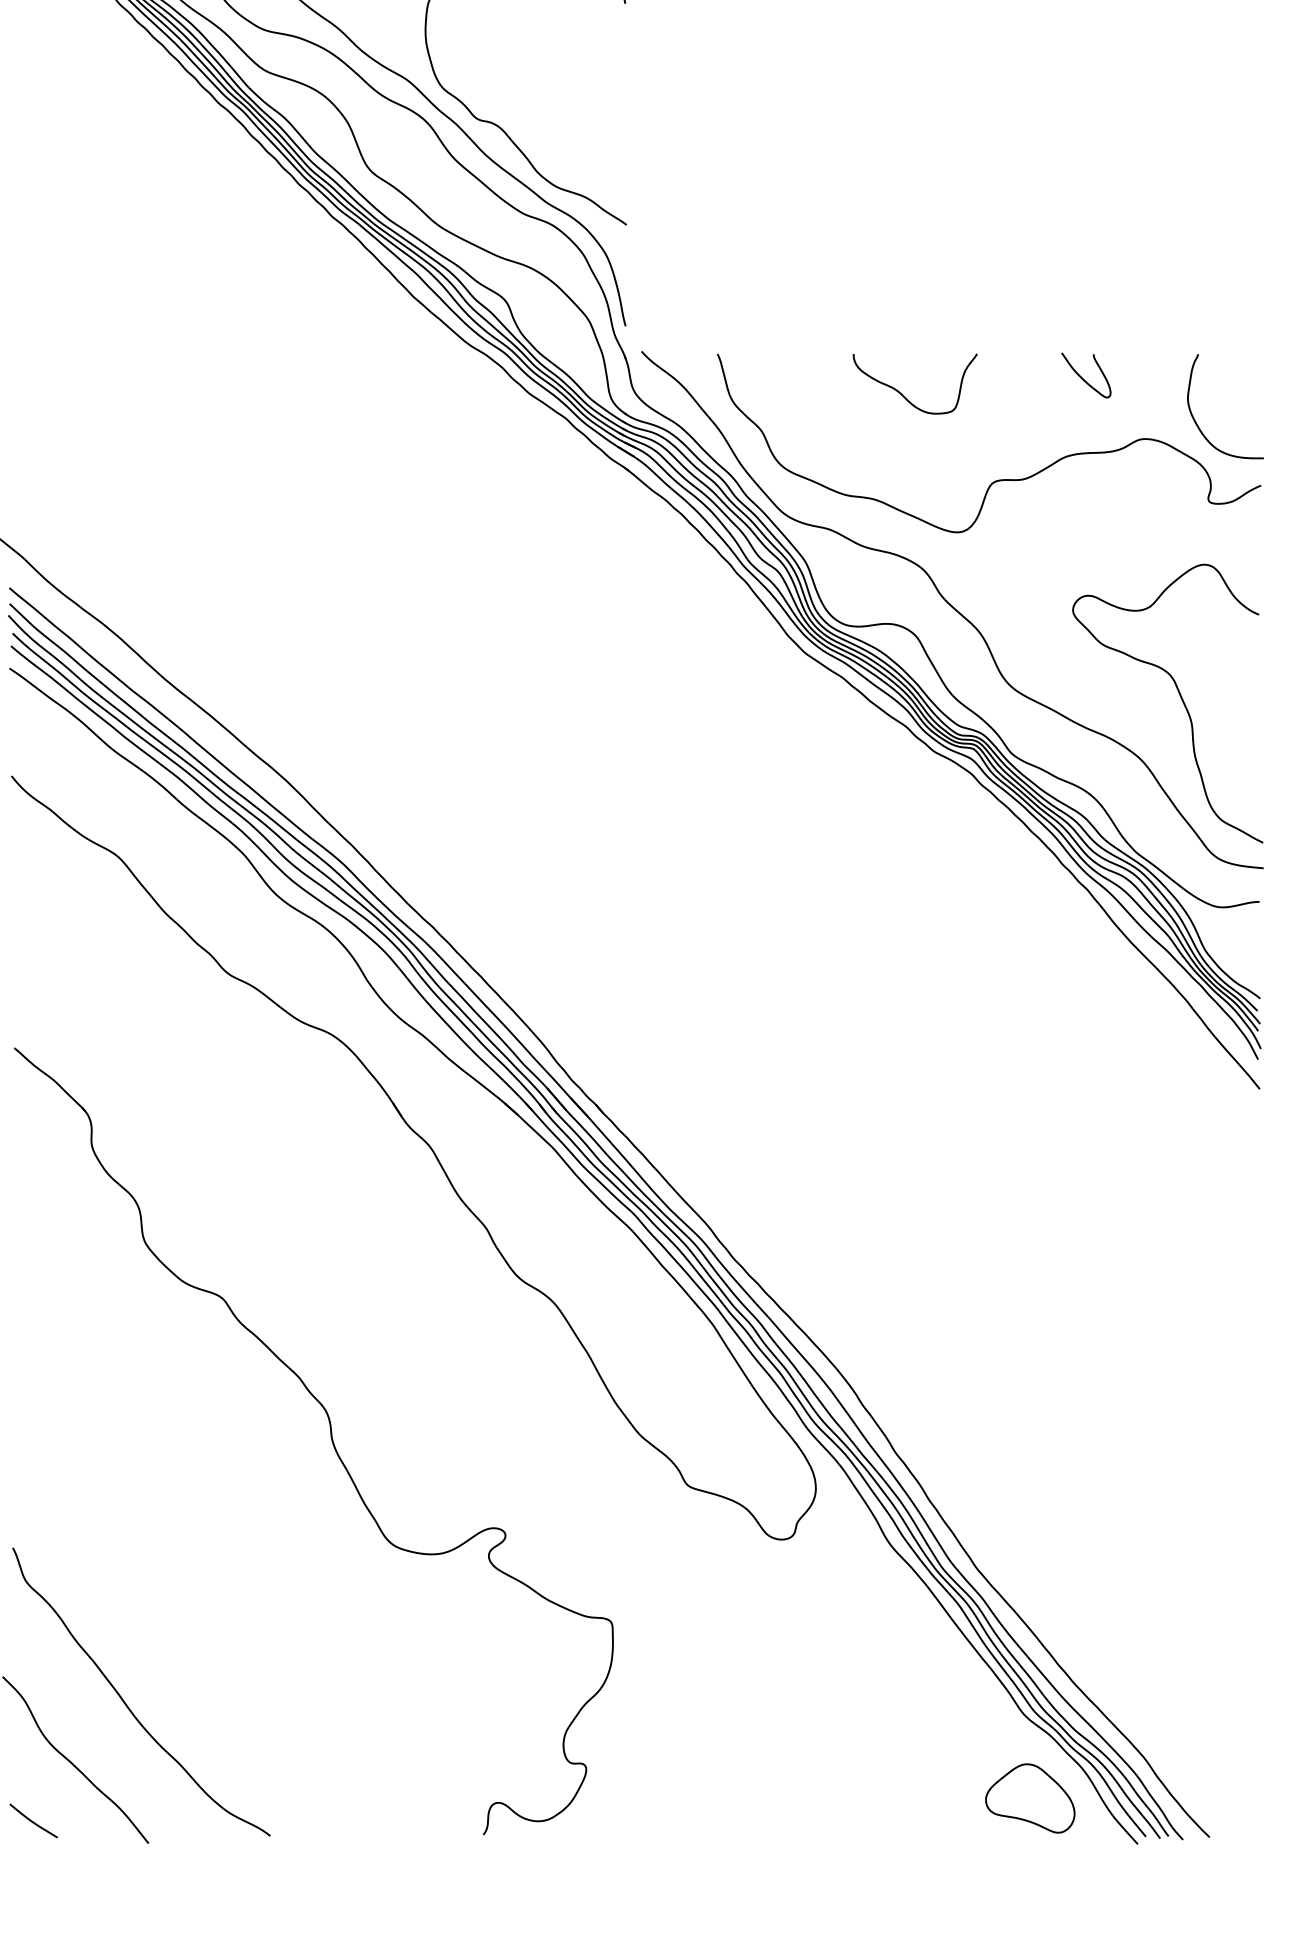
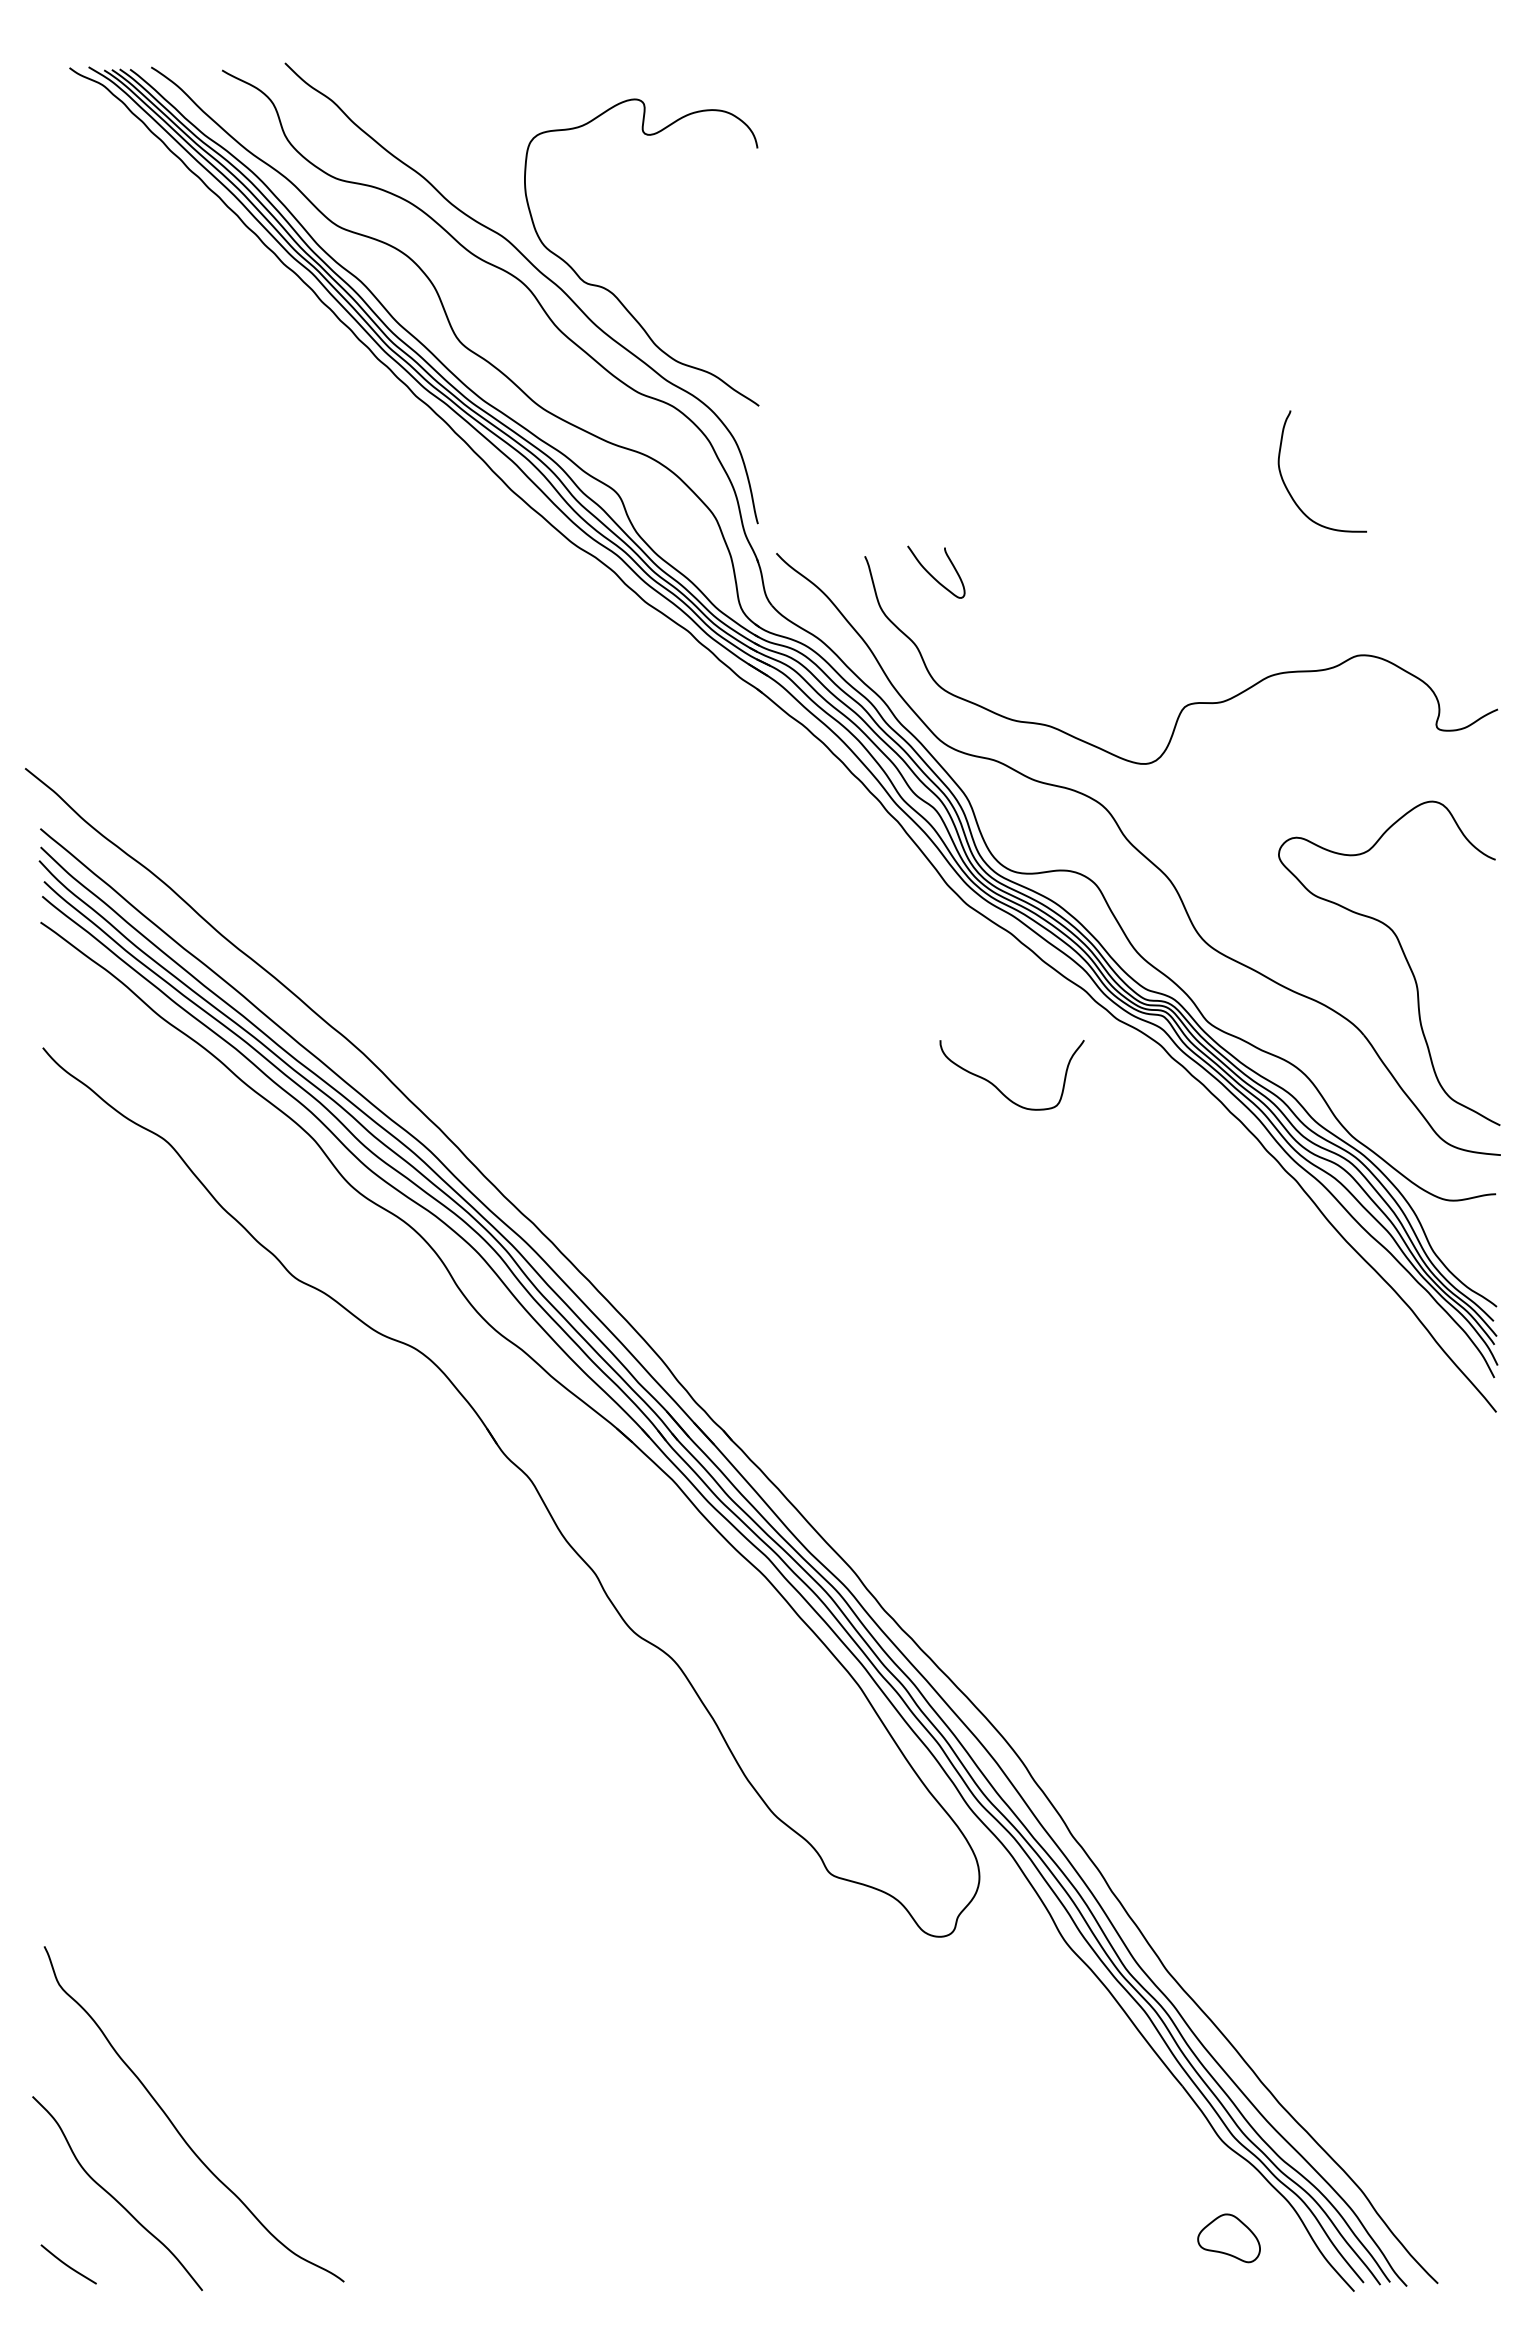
curve: (1083, 378) -> (932, 575), moved
curve: (903, 395) -> (998, 1088), moved
curve: (1195, 420) -> (1287, 487), moved
part: (330, 1437) -> (414, 1817), removed
part: (1029, 1798) -> (1228, 2238), size x0.6

